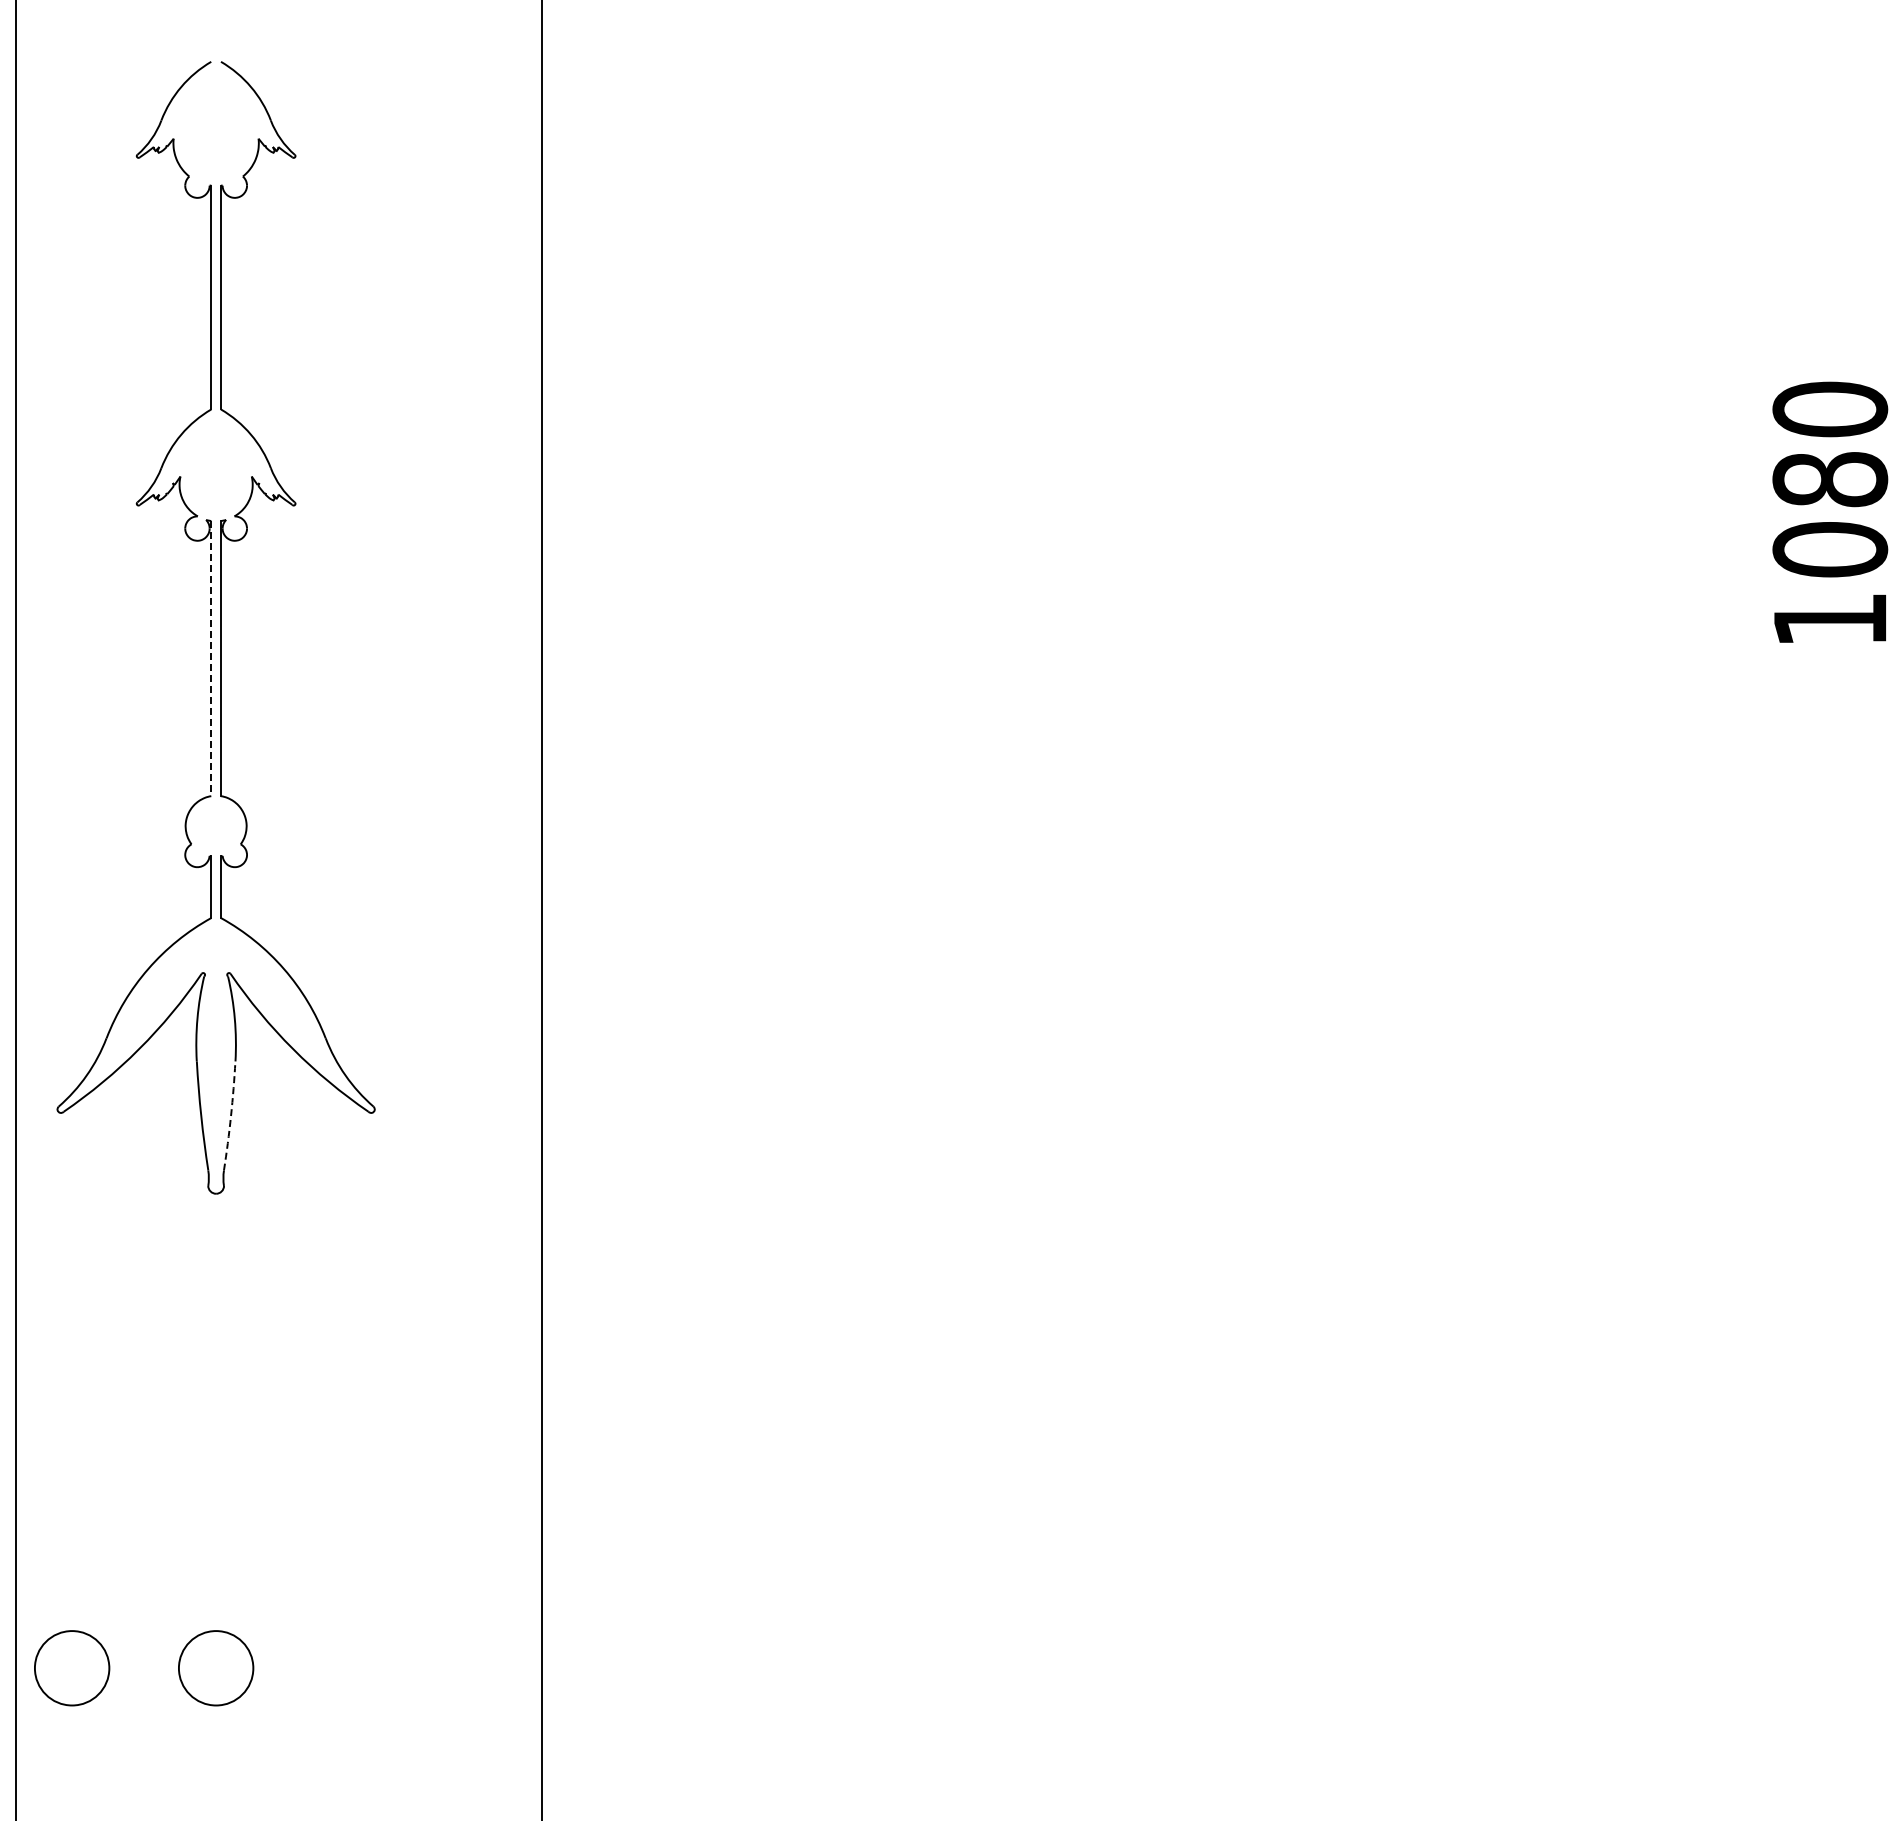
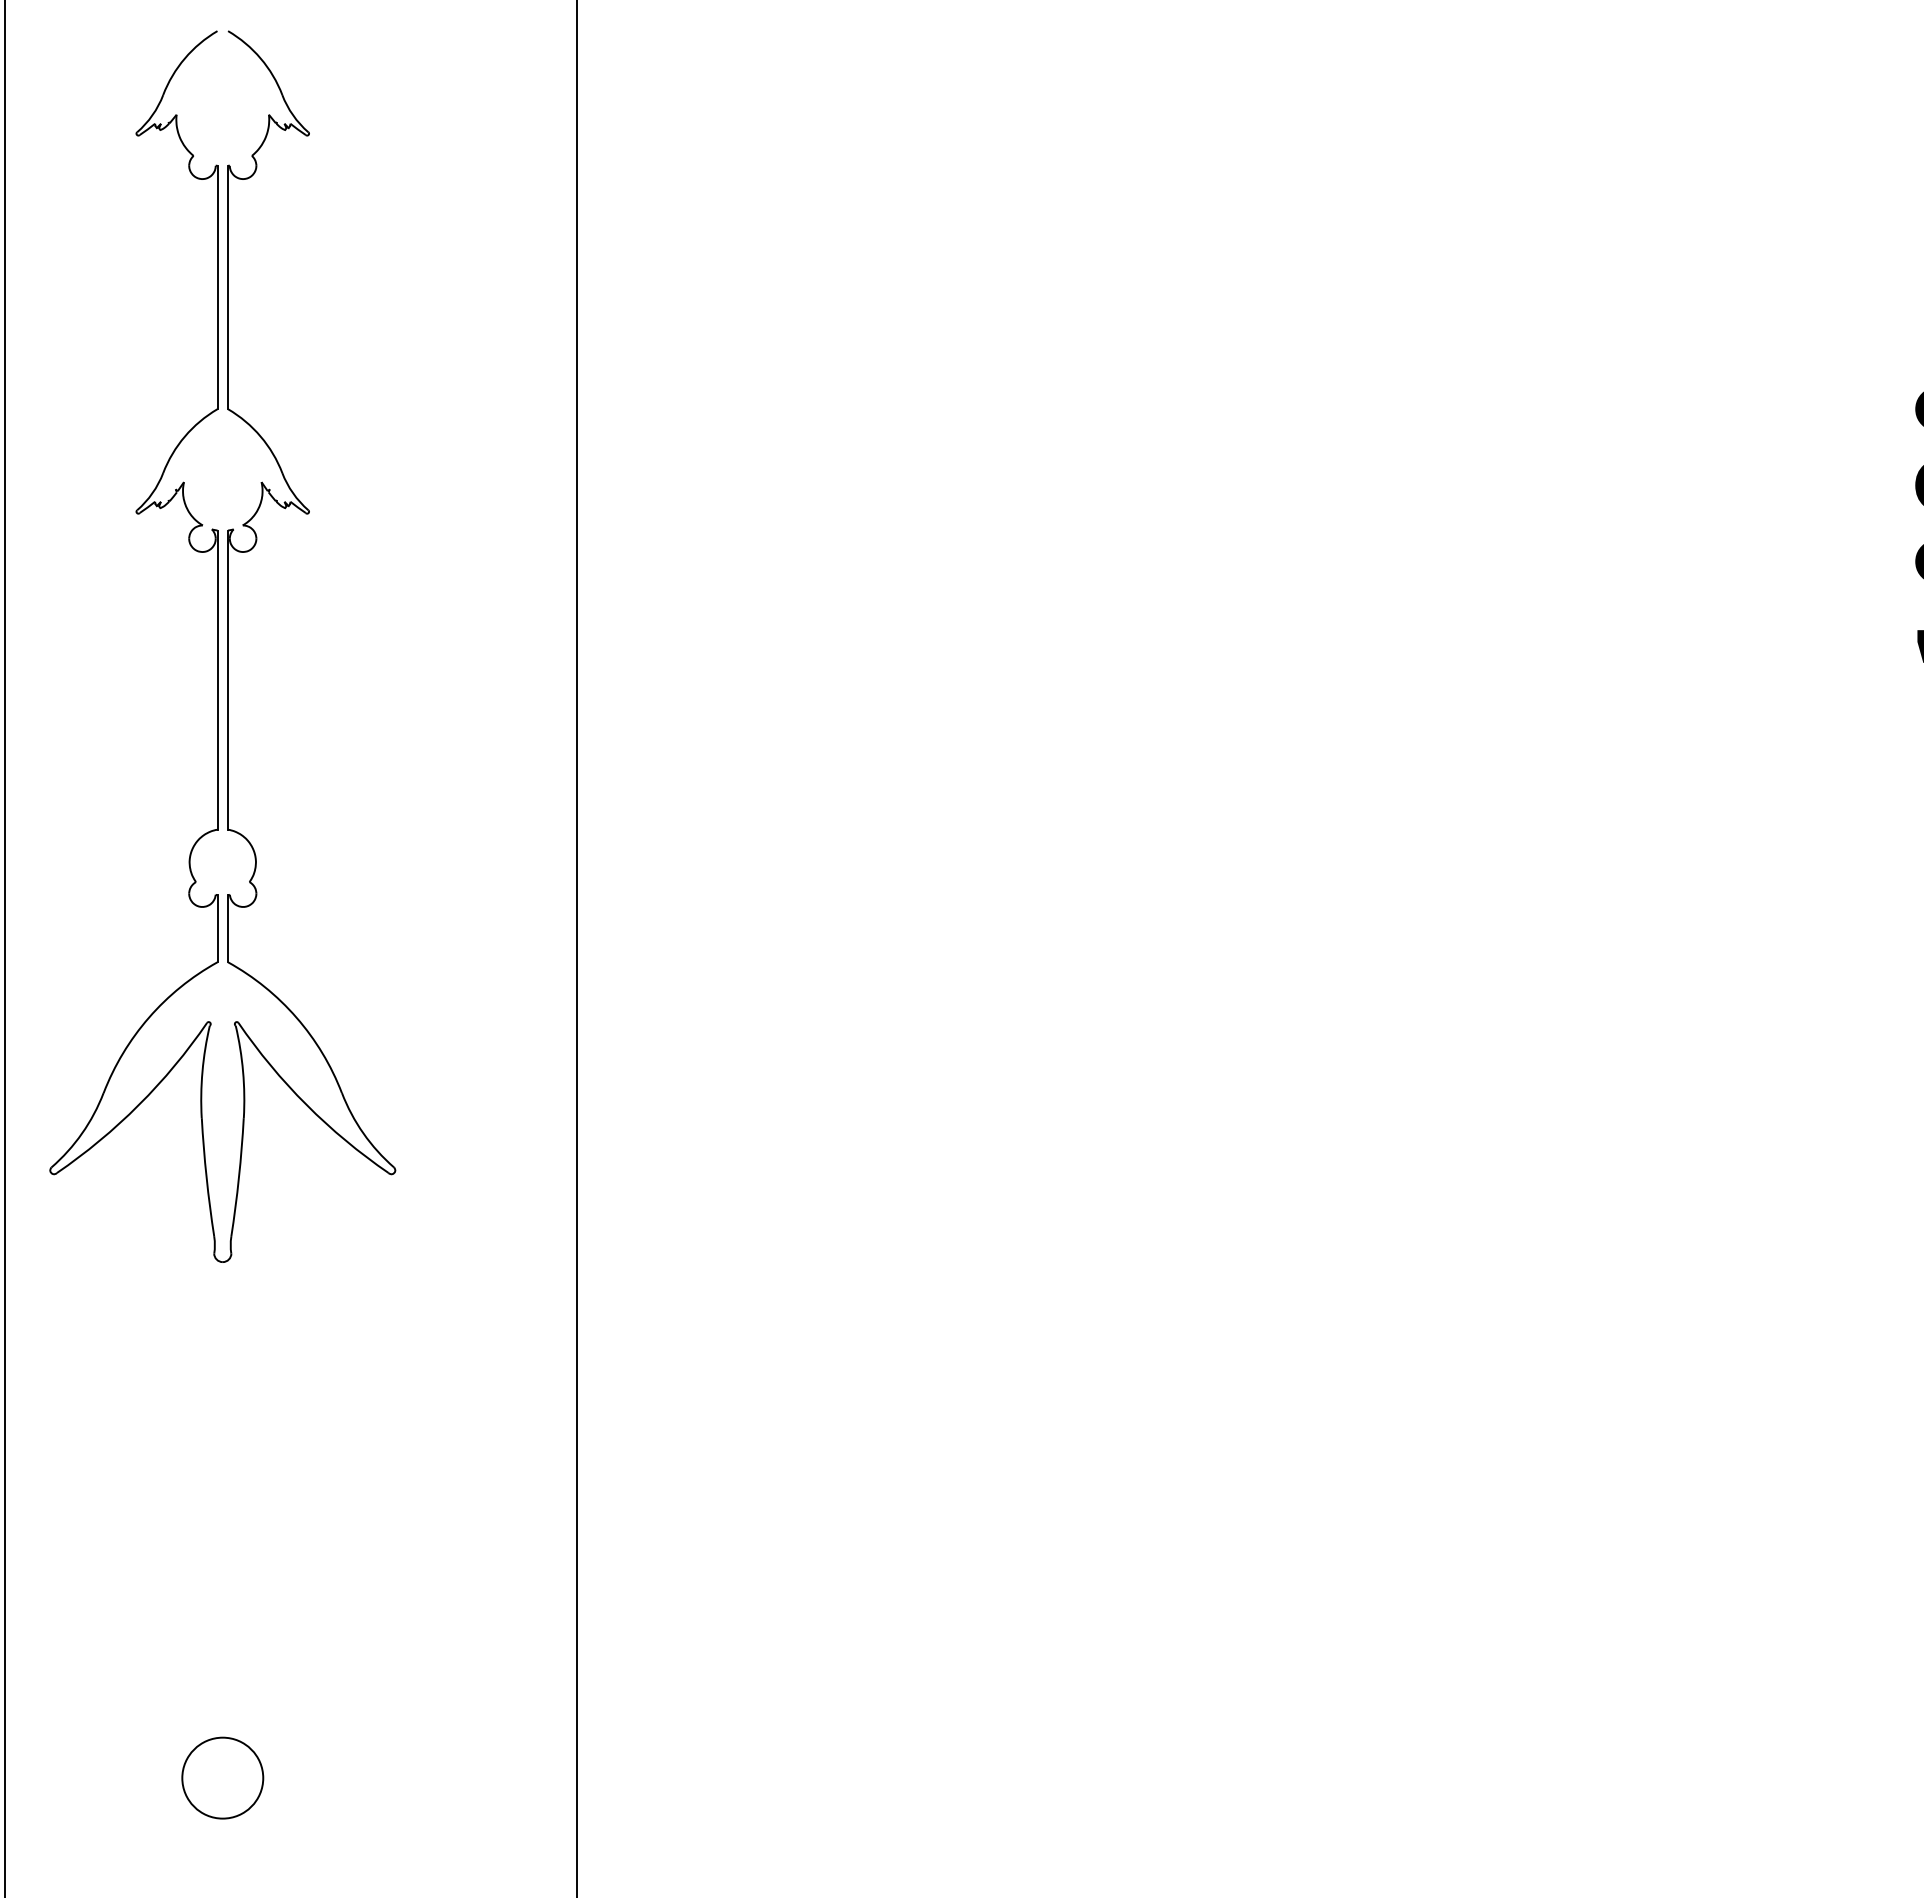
line: (211, 658) -> (217, 680), dashed -> solid
arc: (231, 1116) -> (239, 1178), dashed -> solid
circle: (72, 1668) -> (66, 1778), removed

